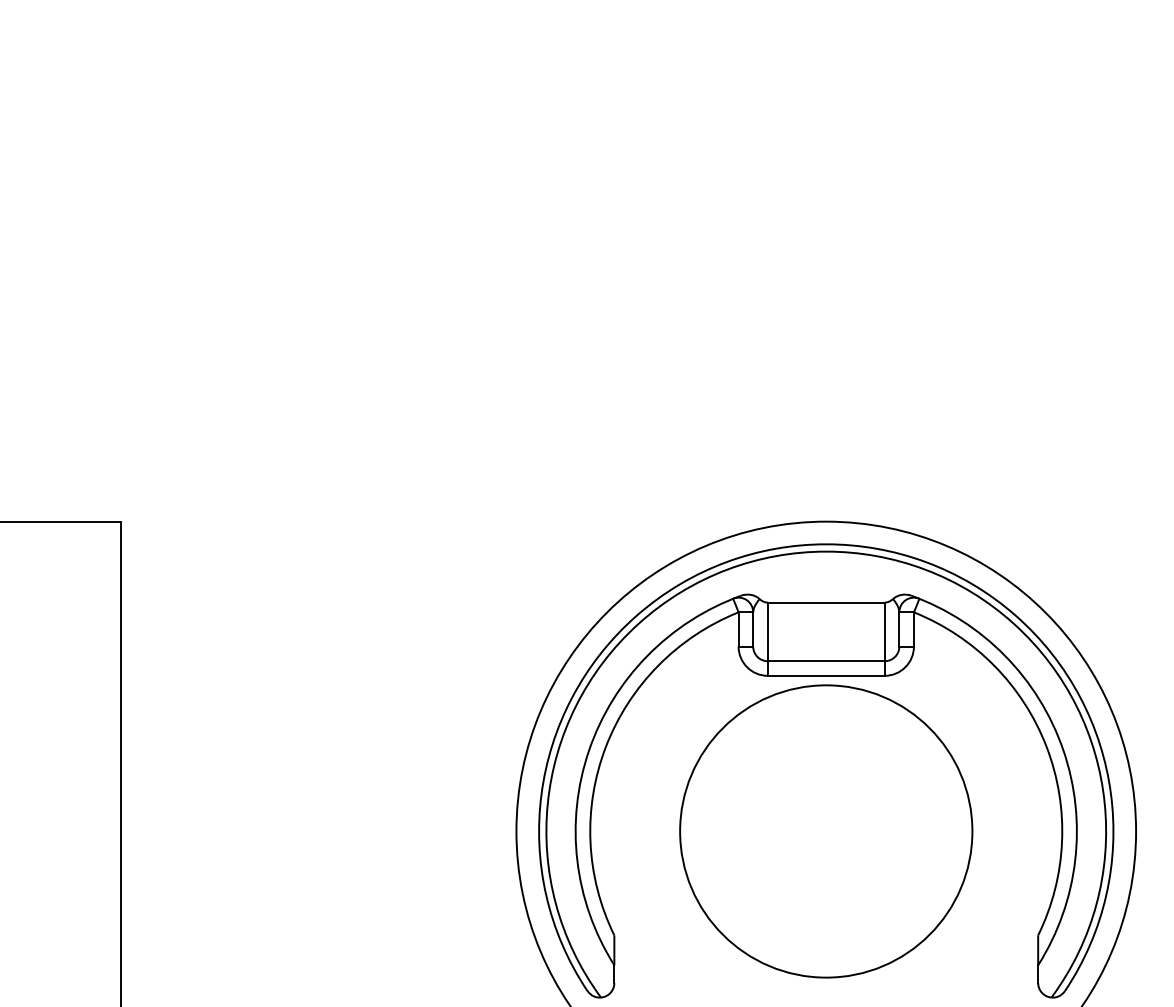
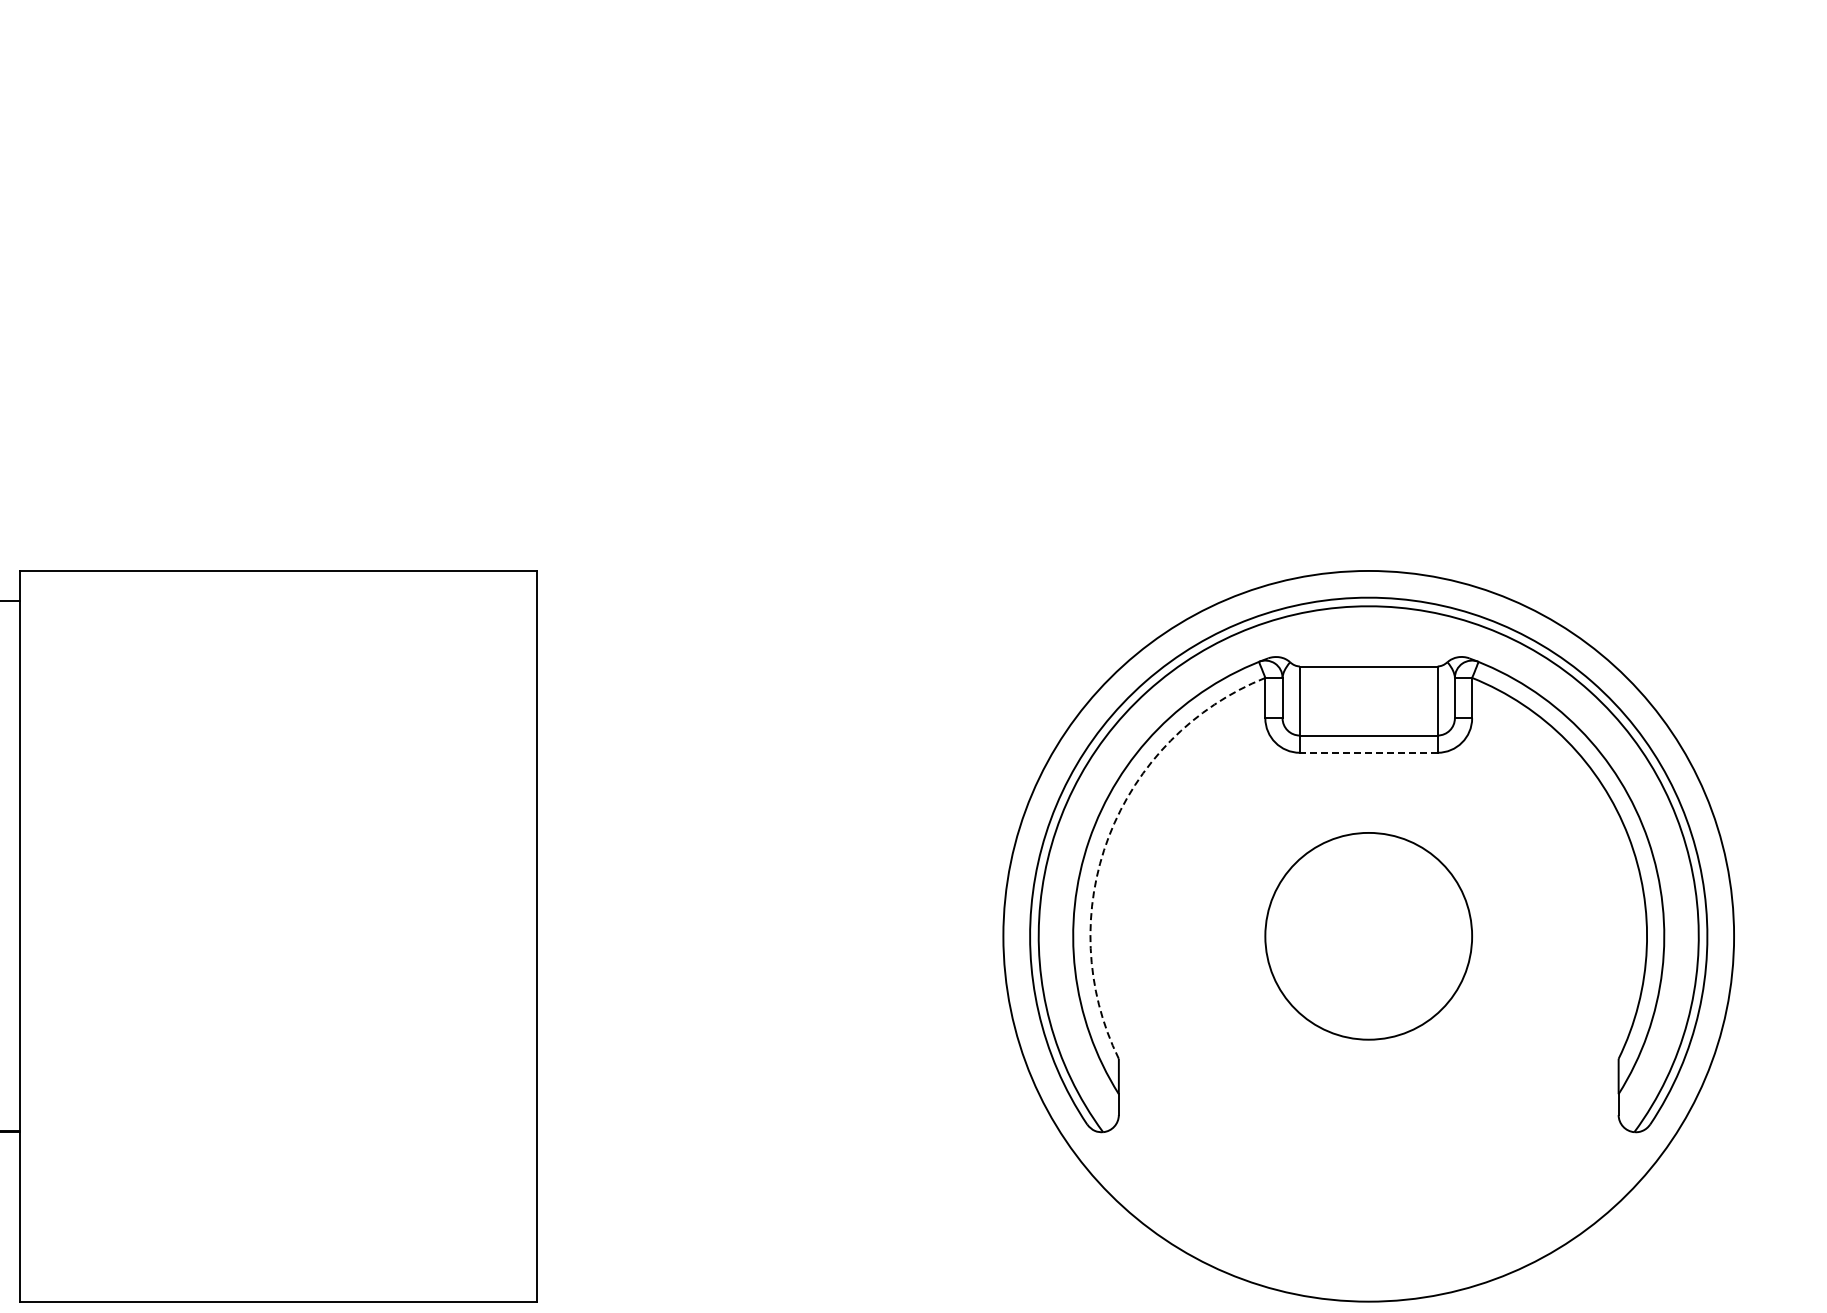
line: (826, 675) -> (1368, 752), solid -> dashed
arc: (605, 746) -> (1108, 836), solid -> dashed
circle: (826, 830) -> (1368, 935), size x0.6

